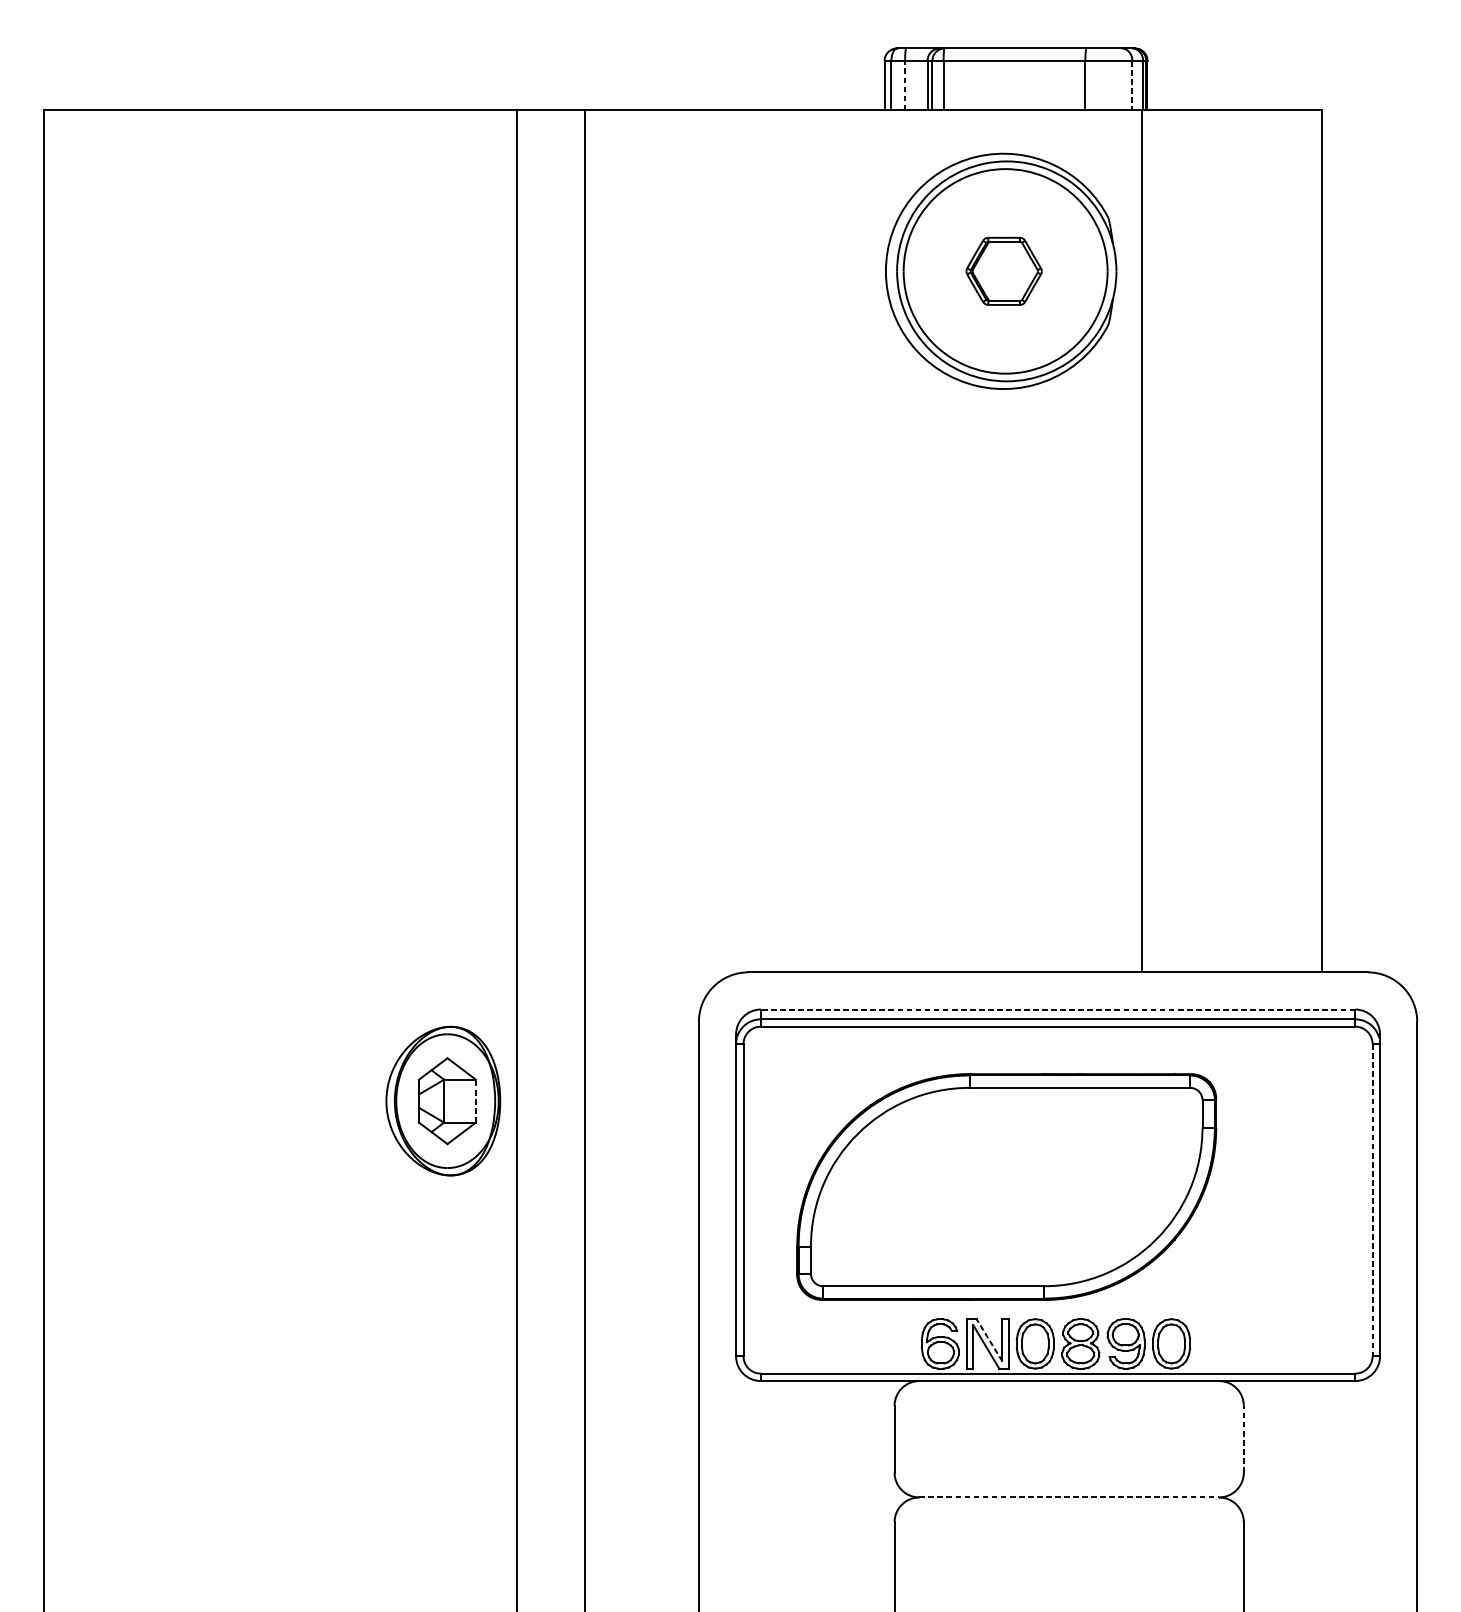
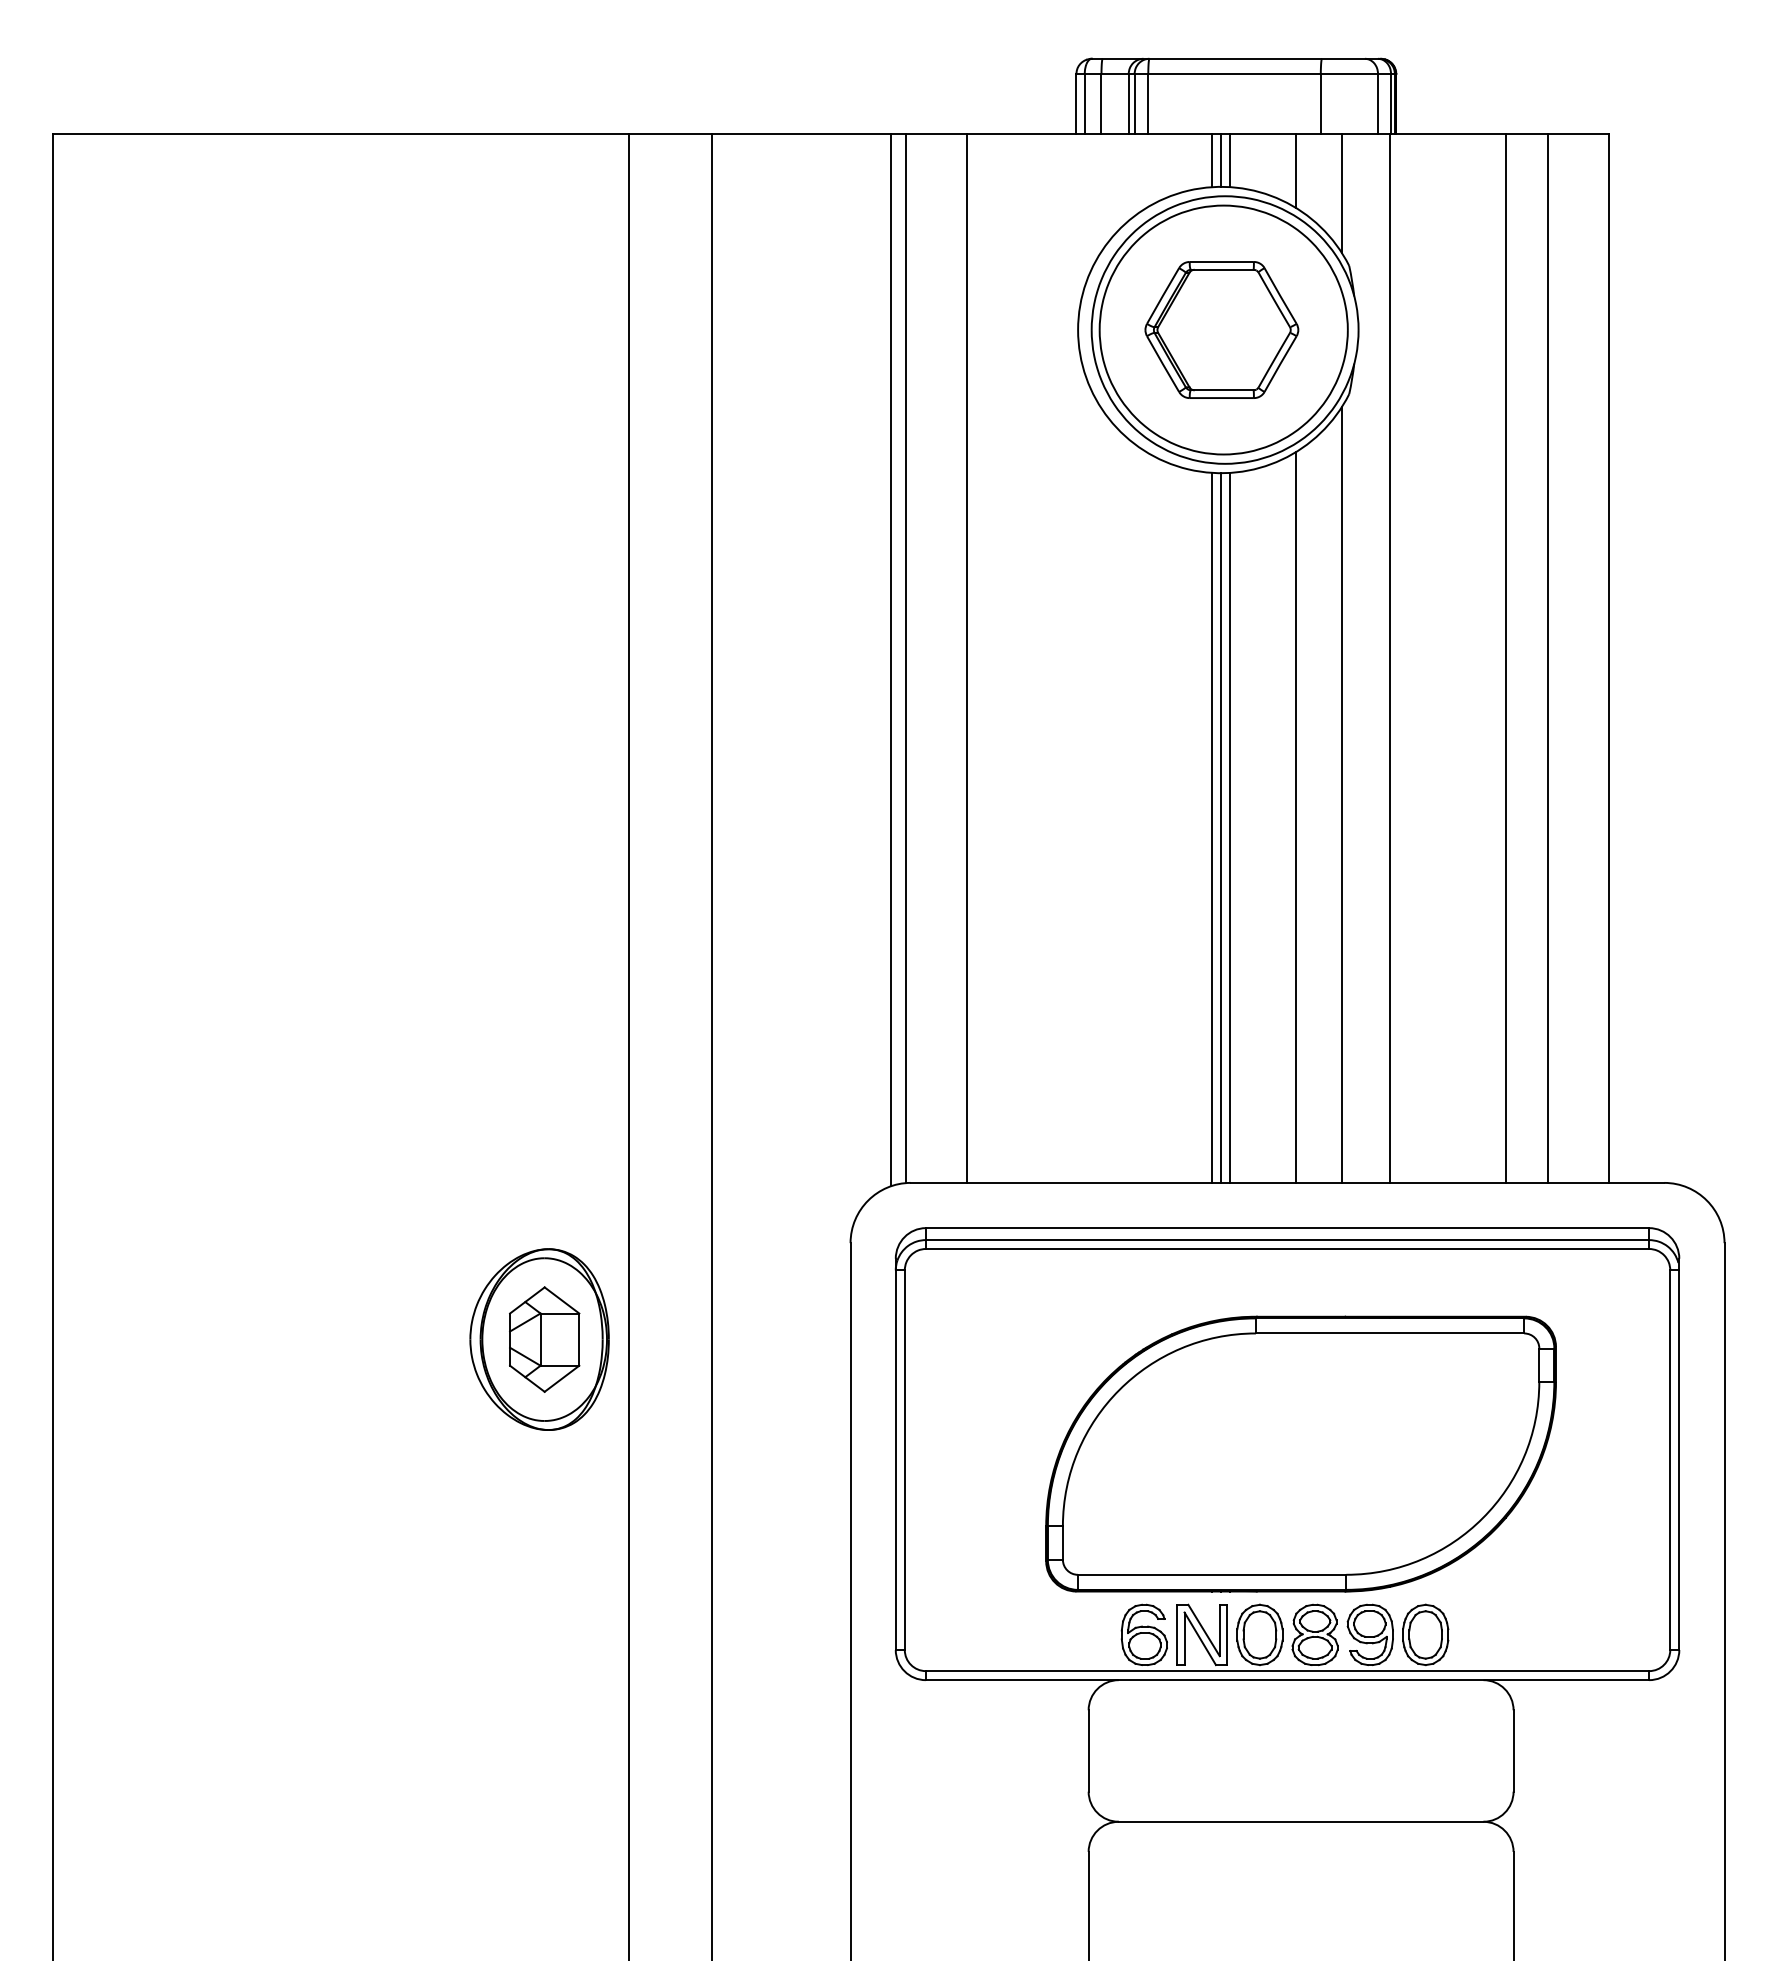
line: (905, 85) -> (1101, 103), dashed -> solid
line: (1132, 86) -> (1378, 104), dashed -> solid
line: (996, 132) -> (1212, 160), added
line: (1003, 132) -> (1221, 160), added
line: (1011, 132) -> (1230, 160), added
line: (1064, 140) -> (1295, 170), added
line: (1103, 159) -> (1342, 193), added
part: (1003, 270) -> (1221, 329), size x1.67
line: (744, 541) -> (906, 658), added
line: (794, 541) -> (966, 658), added
line: (1237, 541) -> (1505, 658), added
line: (1272, 541) -> (1548, 658), added
line: (732, 542) -> (891, 660), added
line: (1103, 653) -> (1342, 794), added
line: (1064, 672) -> (1295, 817), added
line: (996, 680) -> (1212, 827), added
line: (1003, 680) -> (1221, 827), added
line: (1011, 680) -> (1230, 827), added
line: (1058, 1009) -> (1287, 1228), dashed -> solid
line: (476, 1101) -> (579, 1339), dashed -> solid
part: (1006, 1186) -> (1300, 1453), moved
line: (1372, 1200) -> (1670, 1460), dashed -> solid
line: (988, 1340) -> (1203, 1630), dashed -> solid
line: (1243, 1438) -> (1513, 1750), dashed -> solid
line: (1069, 1497) -> (1301, 1821), dashed -> solid

